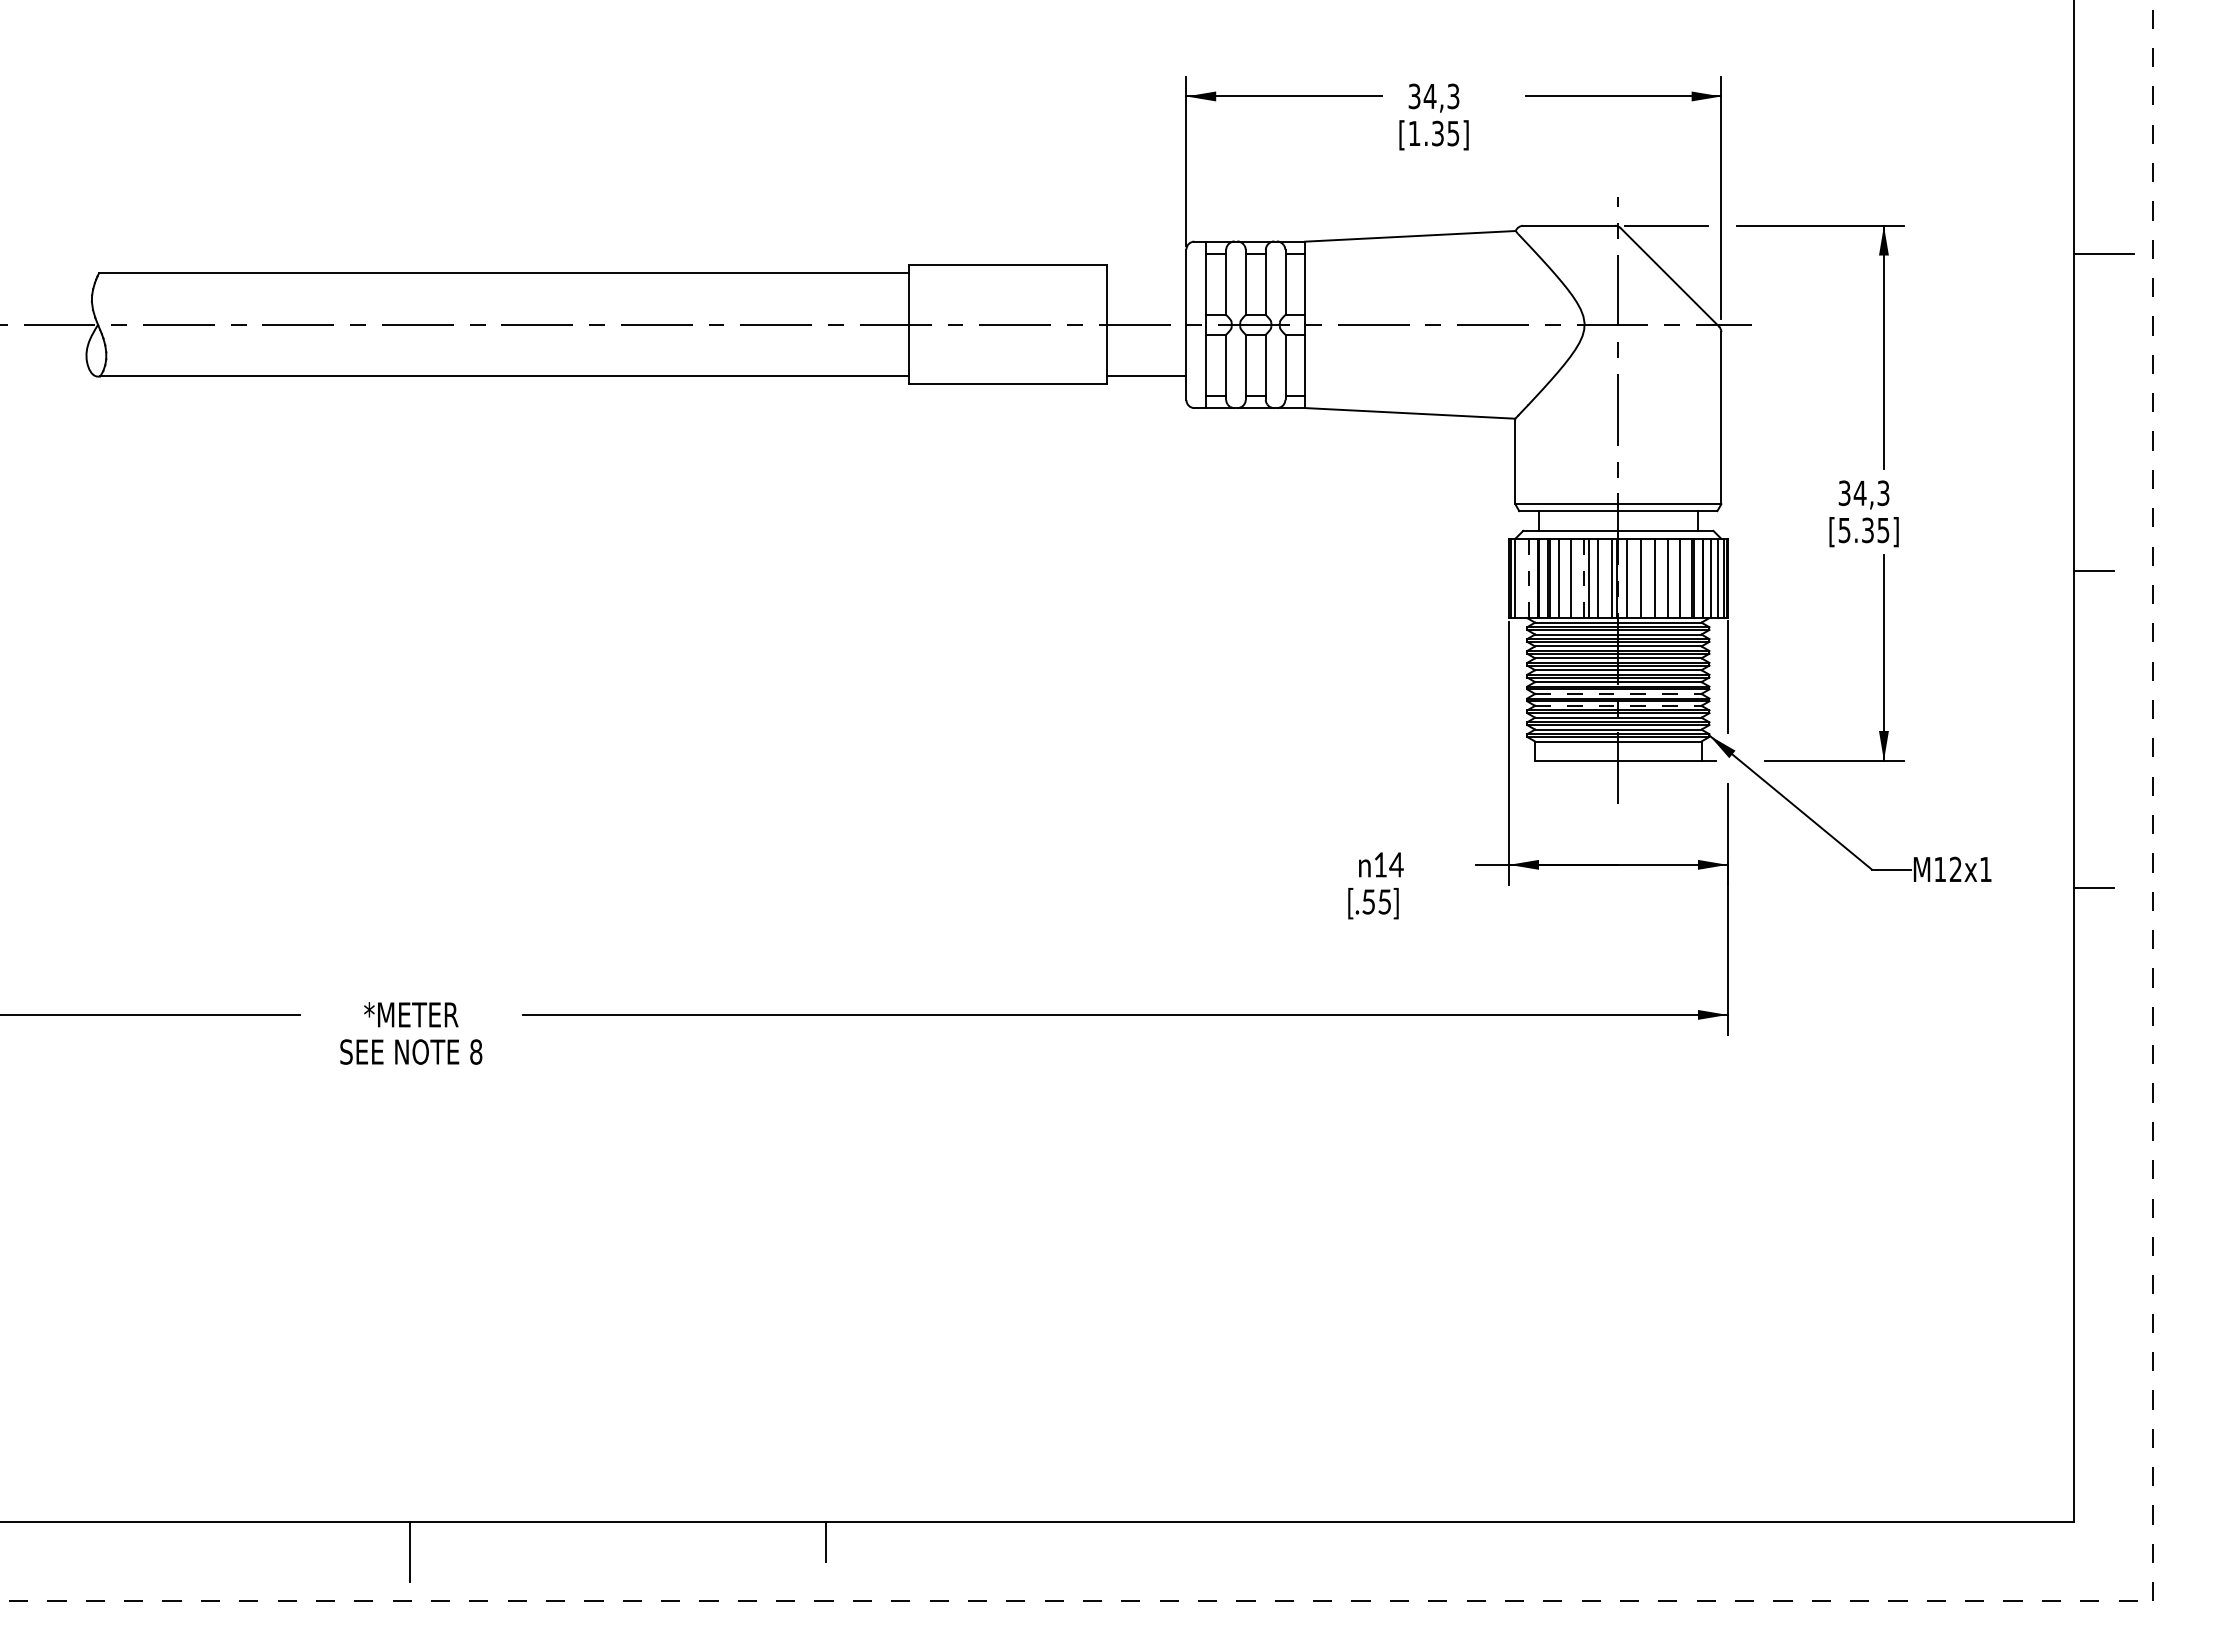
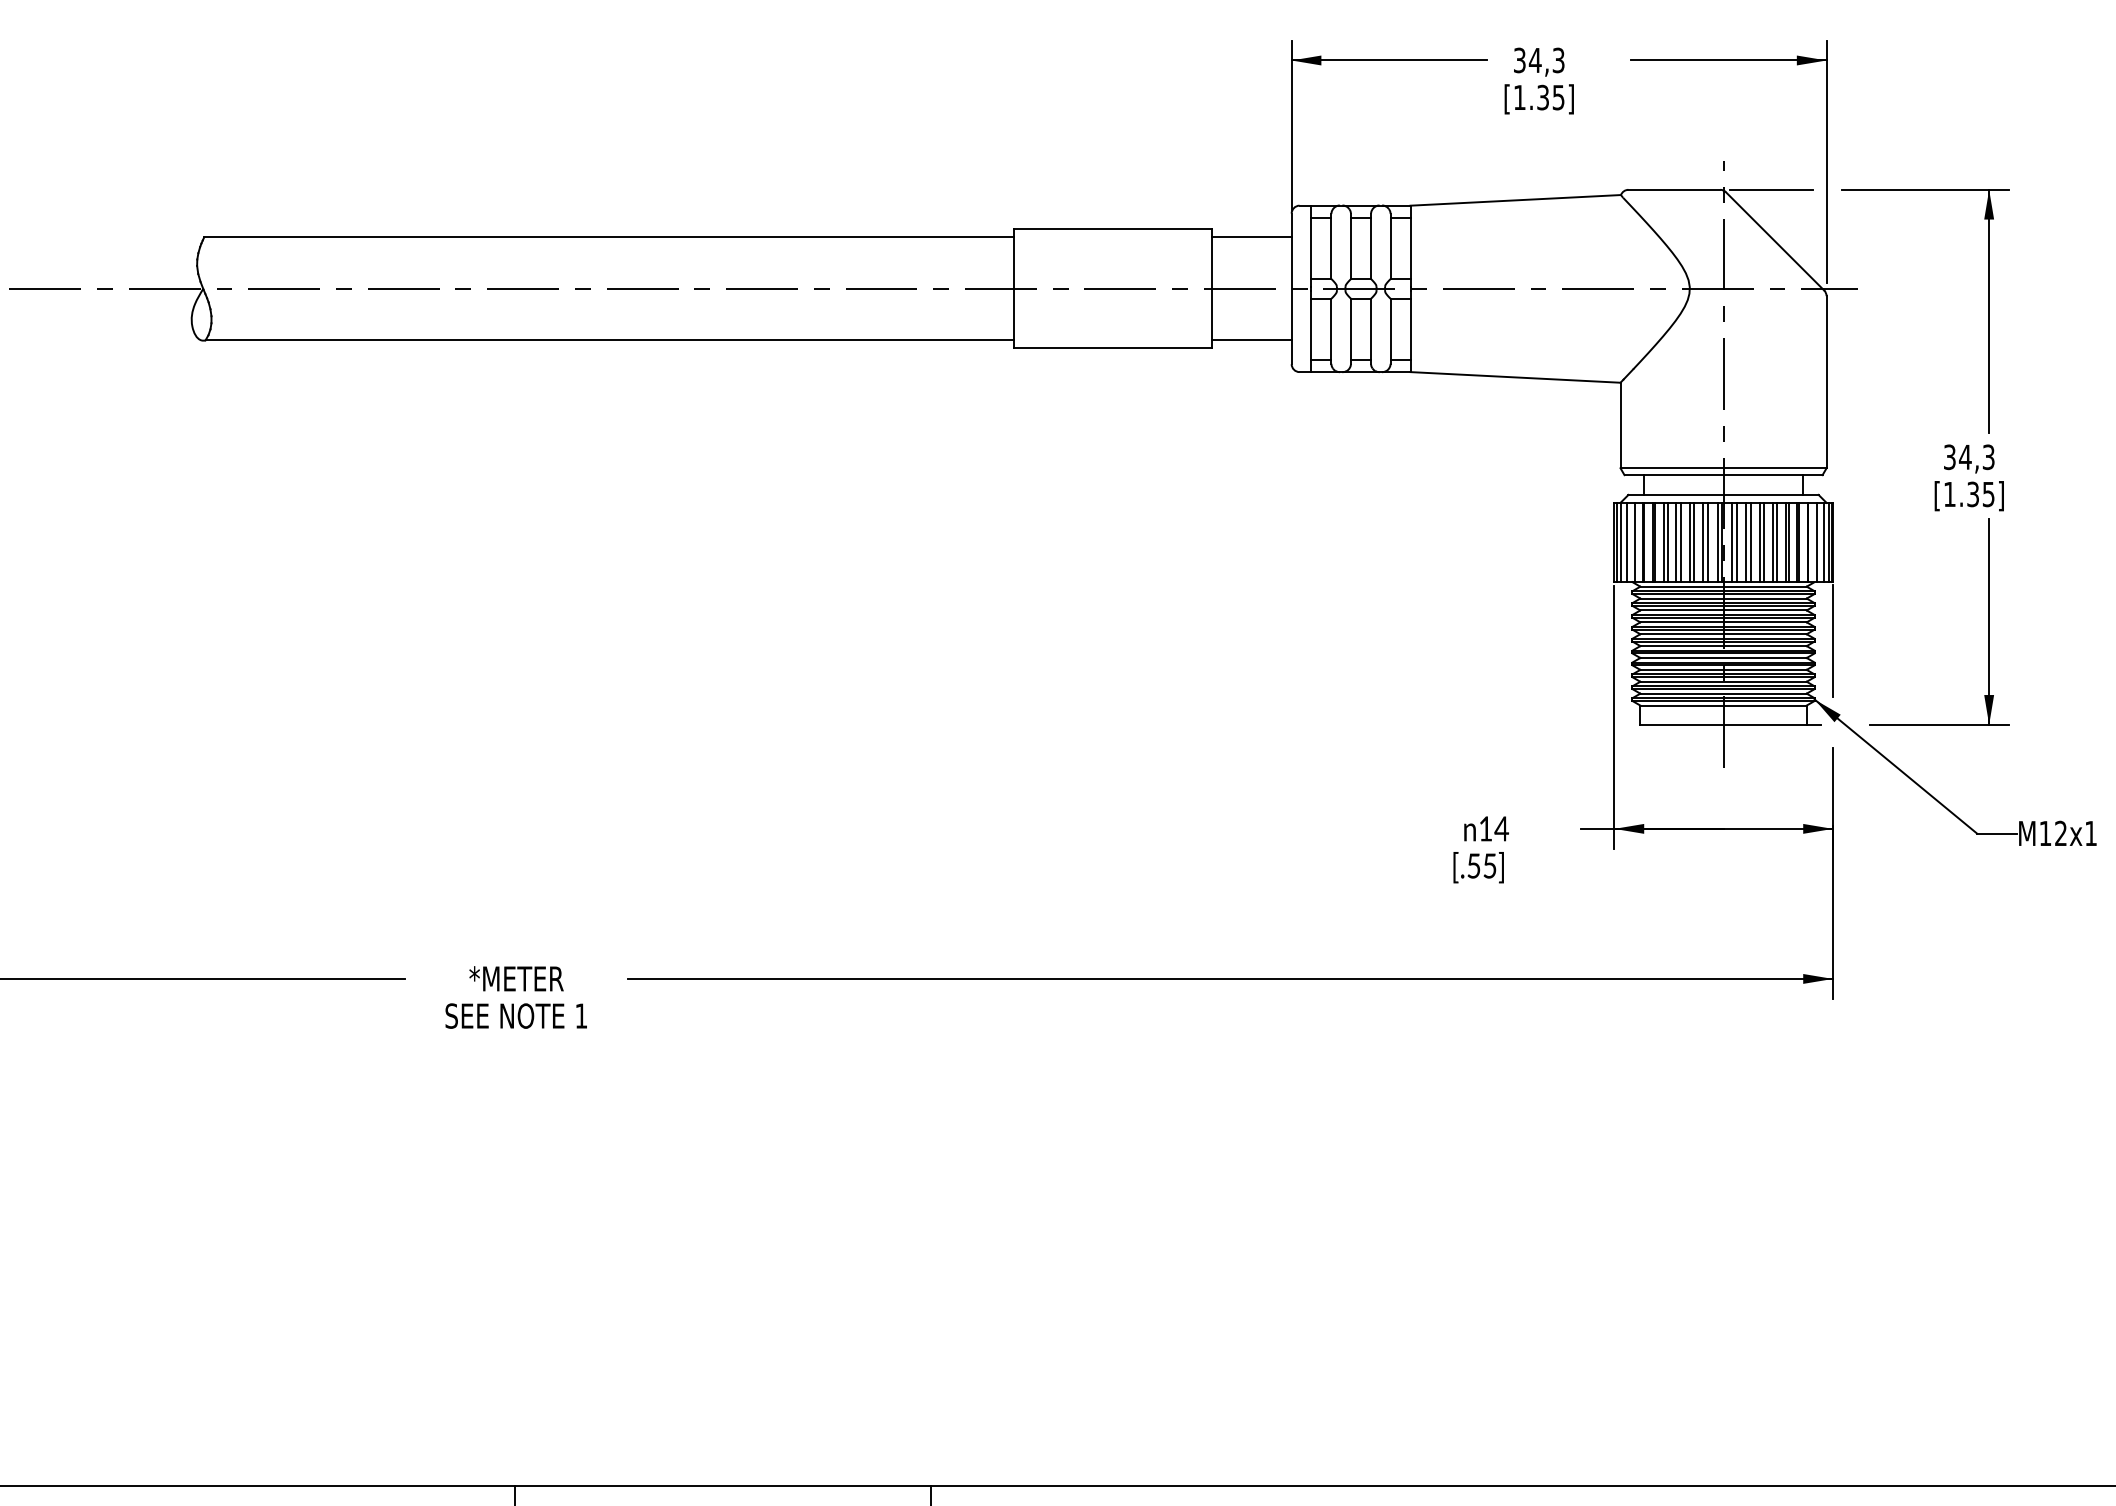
line: (1146, 273) -> (1251, 237), added
text: (1844, 530) -> (1949, 494), [5.35] -> [1.35]
line: (1521, 578) -> (1626, 542), added
line: (1529, 578) -> (1634, 542), dashed -> solid
line: (1562, 578) -> (1667, 542), added
line: (1575, 578) -> (1680, 542), added
line: (1584, 578) -> (1689, 542), dashed -> solid
line: (1602, 578) -> (1707, 542), added
line: (1631, 578) -> (1736, 542), added
line: (1645, 578) -> (1750, 542), added
line: (1659, 578) -> (1764, 542), added
line: (1671, 578) -> (1776, 542), added
line: (1683, 578) -> (1788, 542), added
line: (1618, 693) -> (1723, 657), dashed -> solid
line: (1618, 705) -> (1723, 669), dashed -> solid
text: (476, 1051) -> (581, 1015), 8 -> 1

